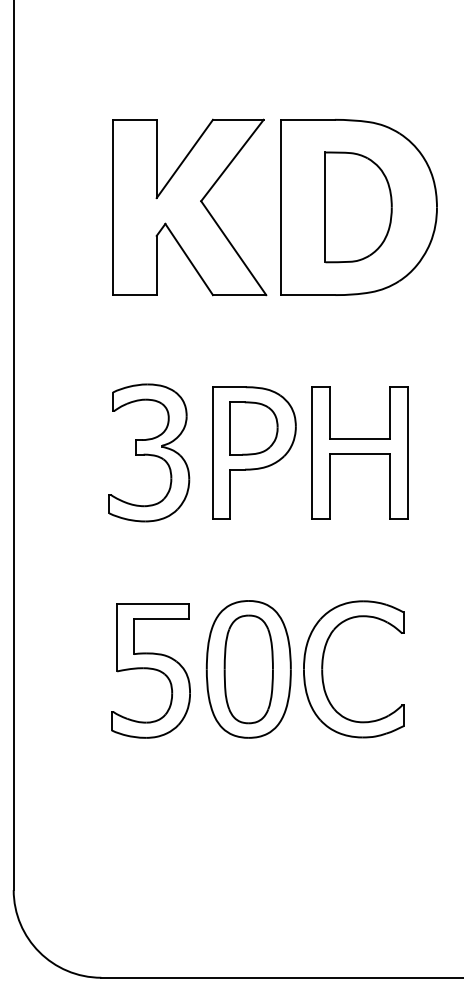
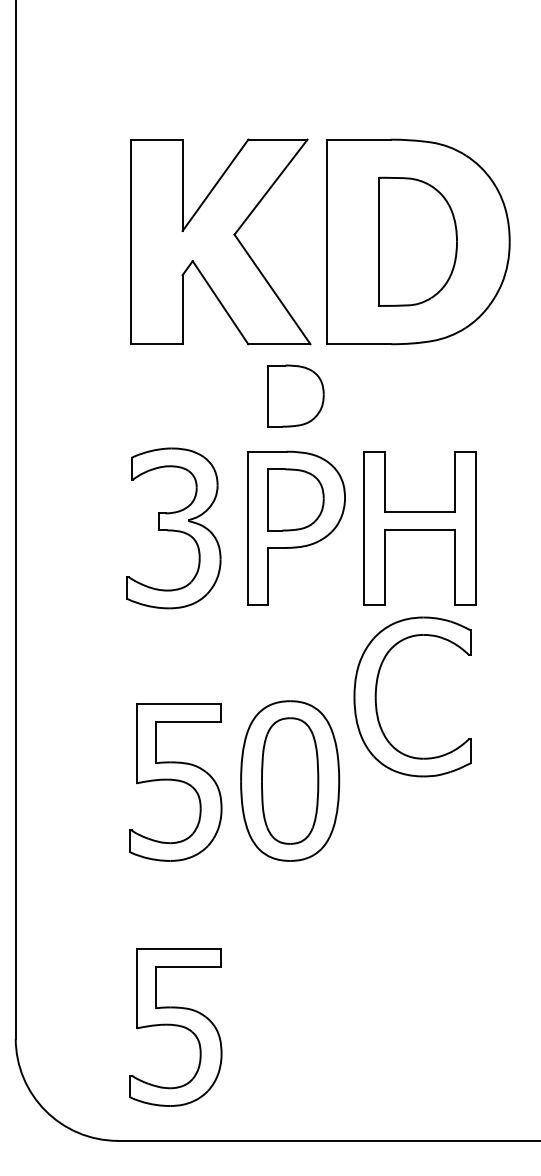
part: (253, 339) -> (295, 396), added
part: (323, 669) -> (377, 697), moved
part: (150, 880) -> (175, 1027), added

